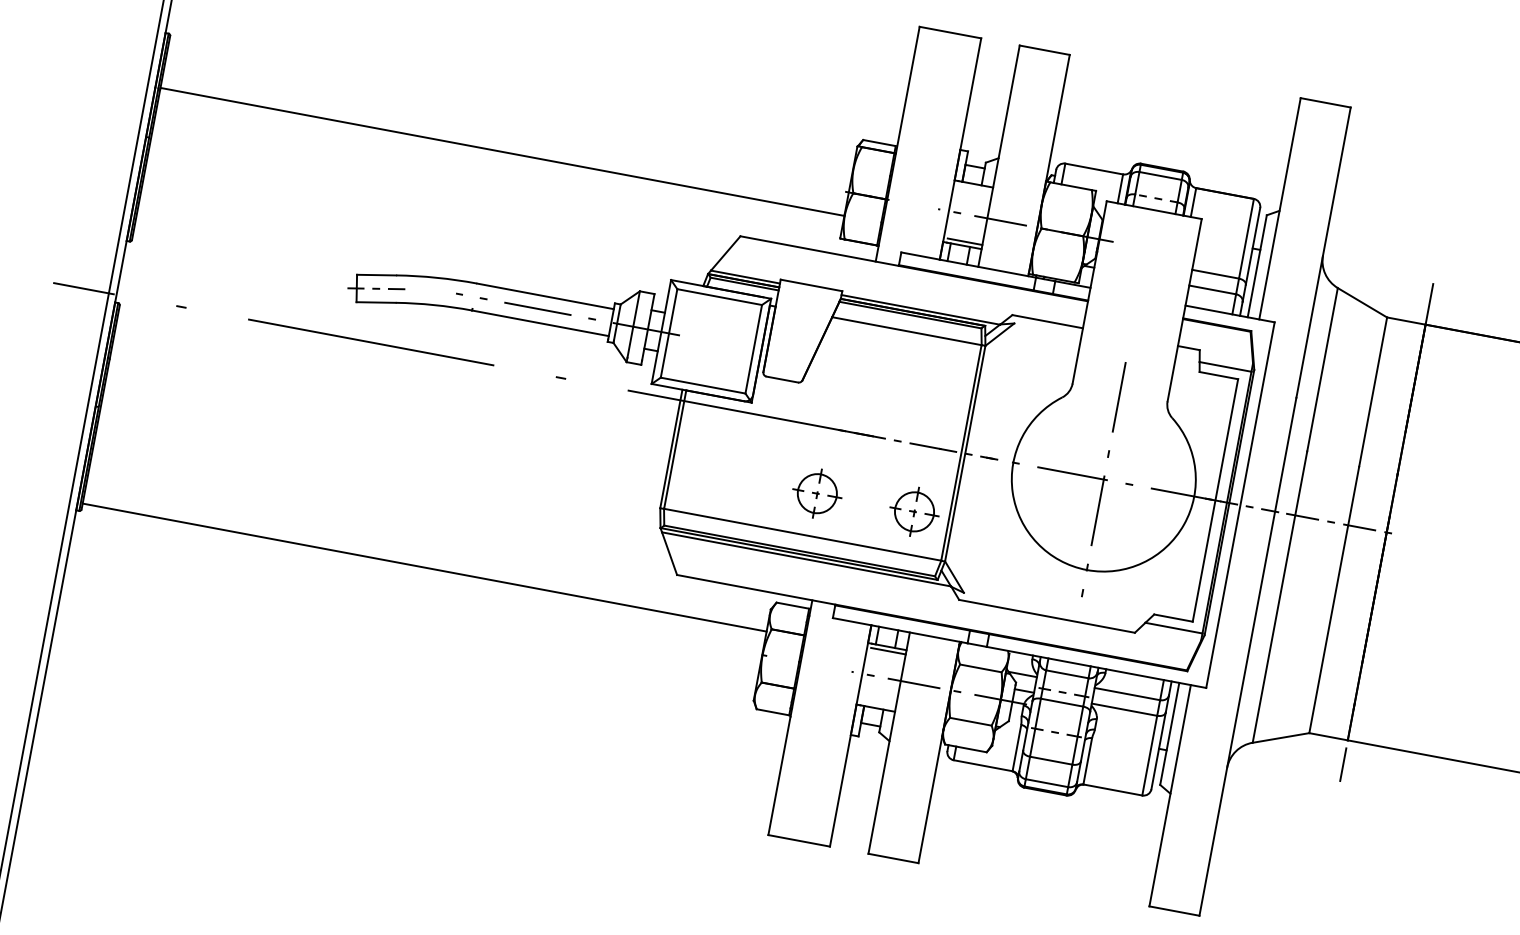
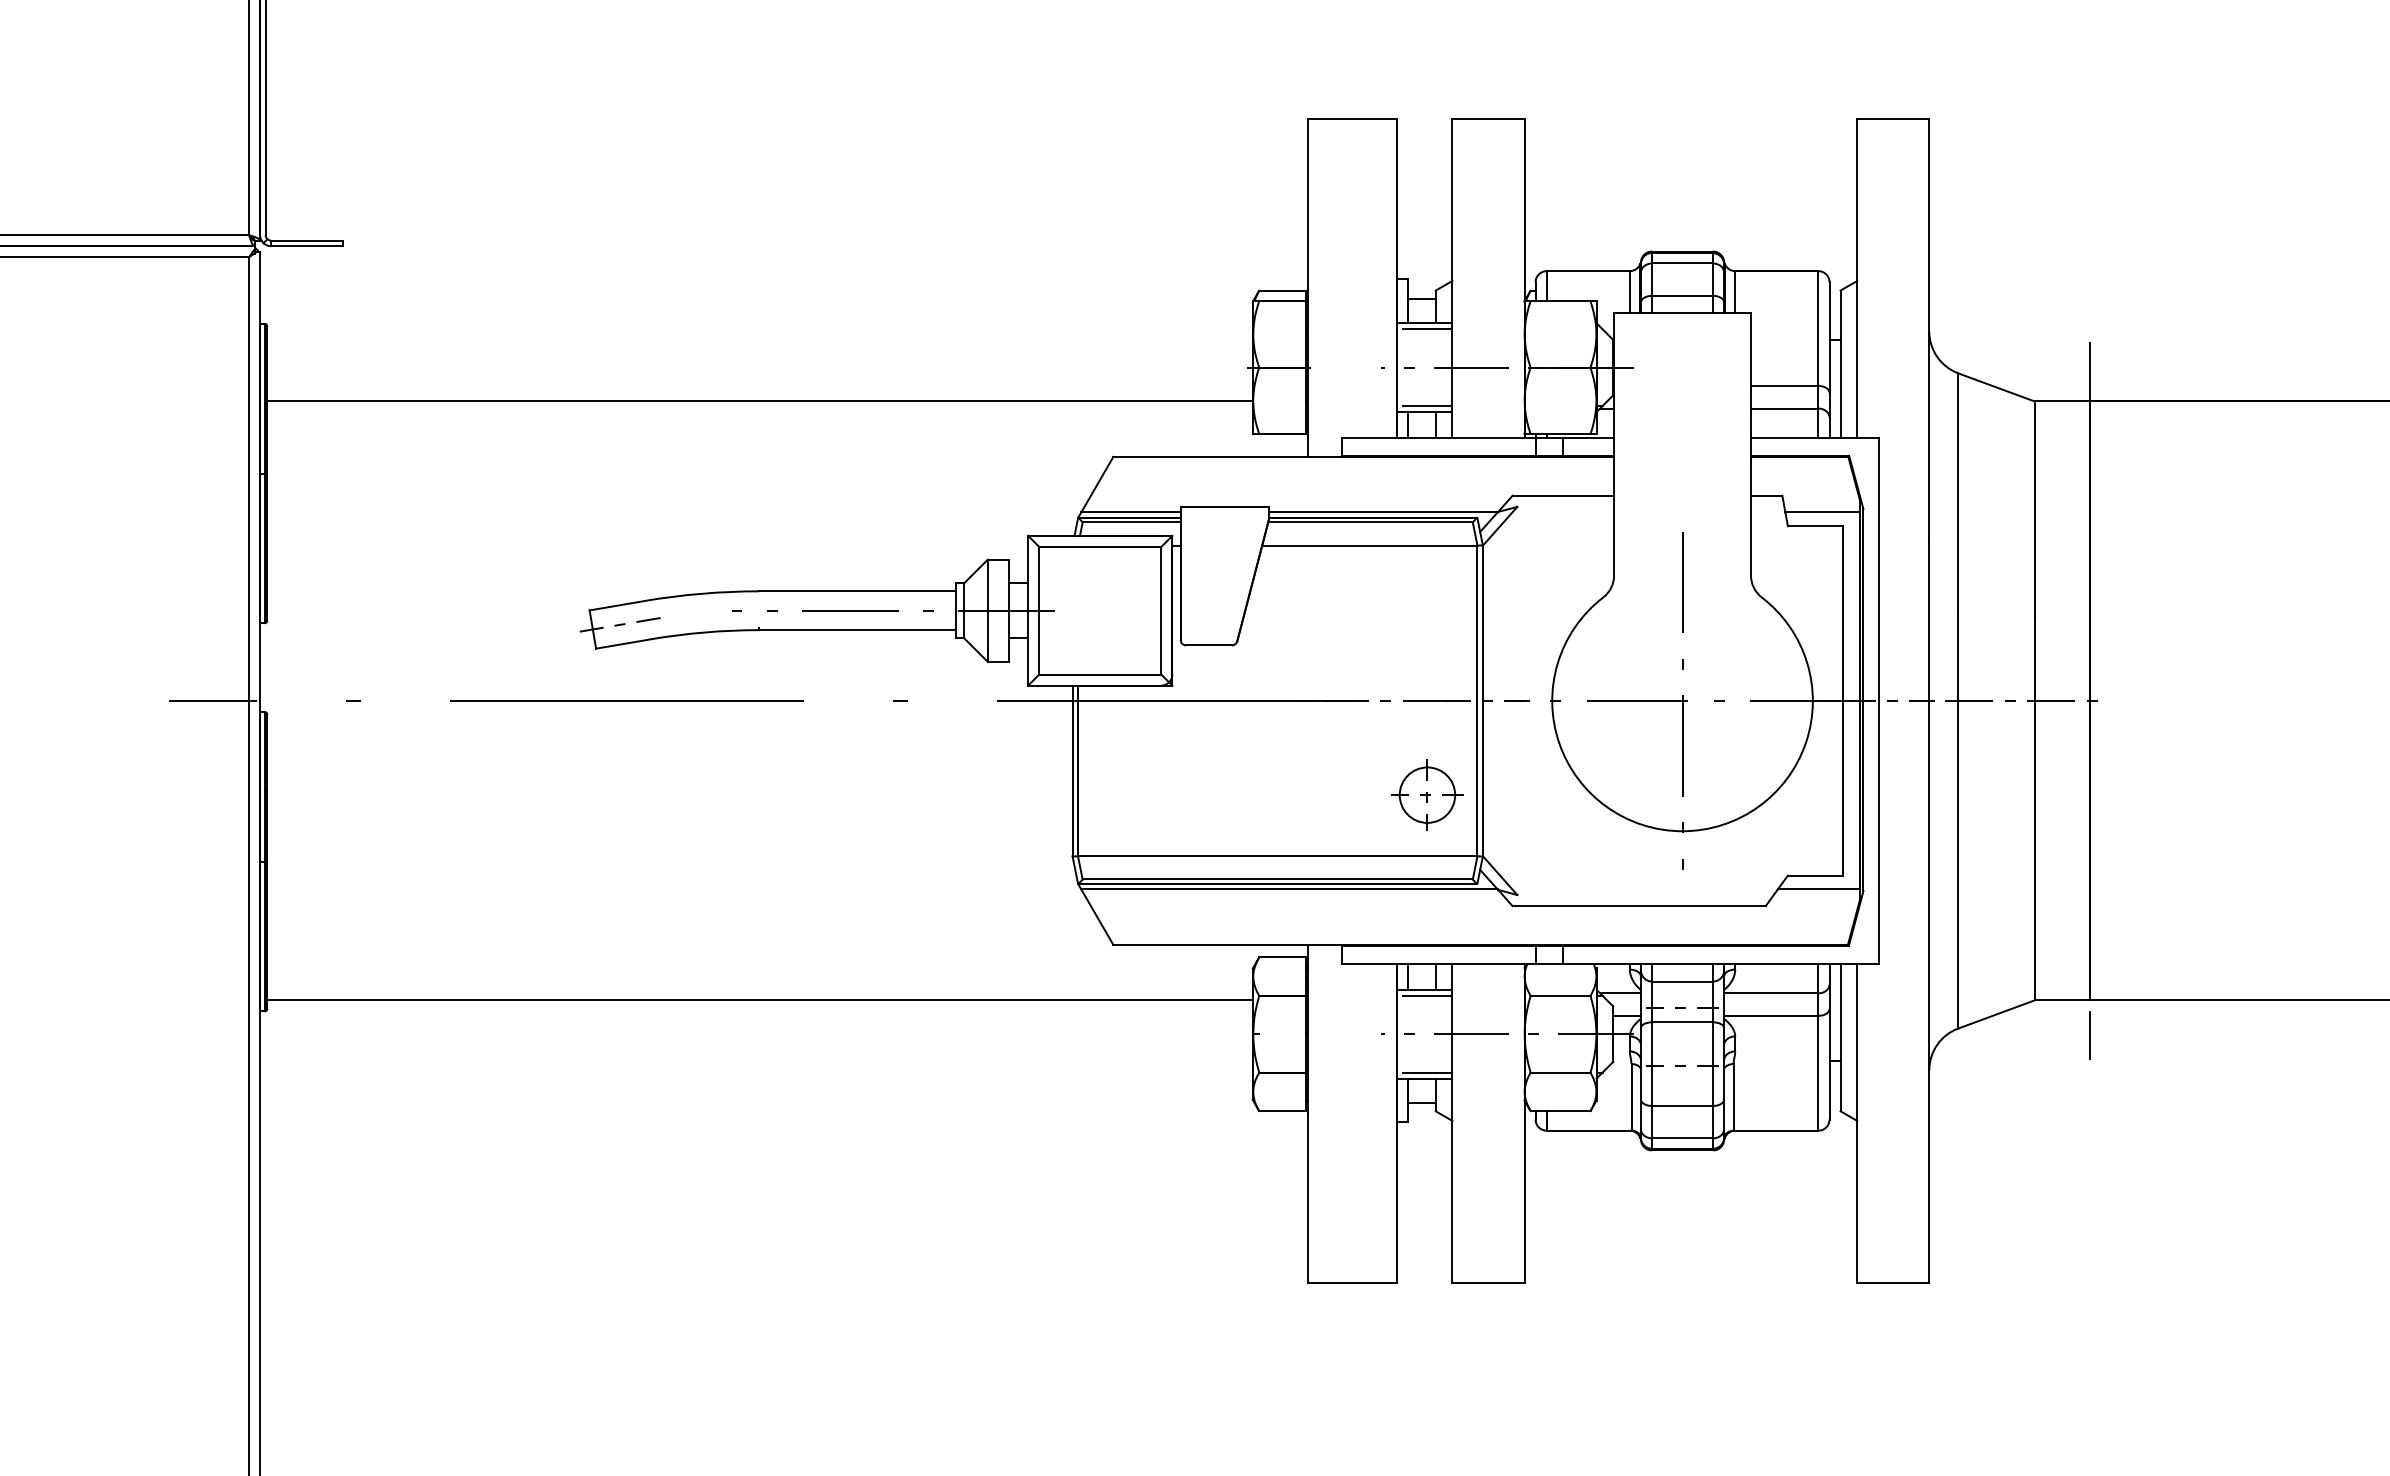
line: (975, 188) -> (1427, 329), added
line: (1156, 198) -> (1682, 295), dashed -> solid
part: (817, 493) -> (1287, 794), removed
line: (878, 704) -> (1427, 1072), added

